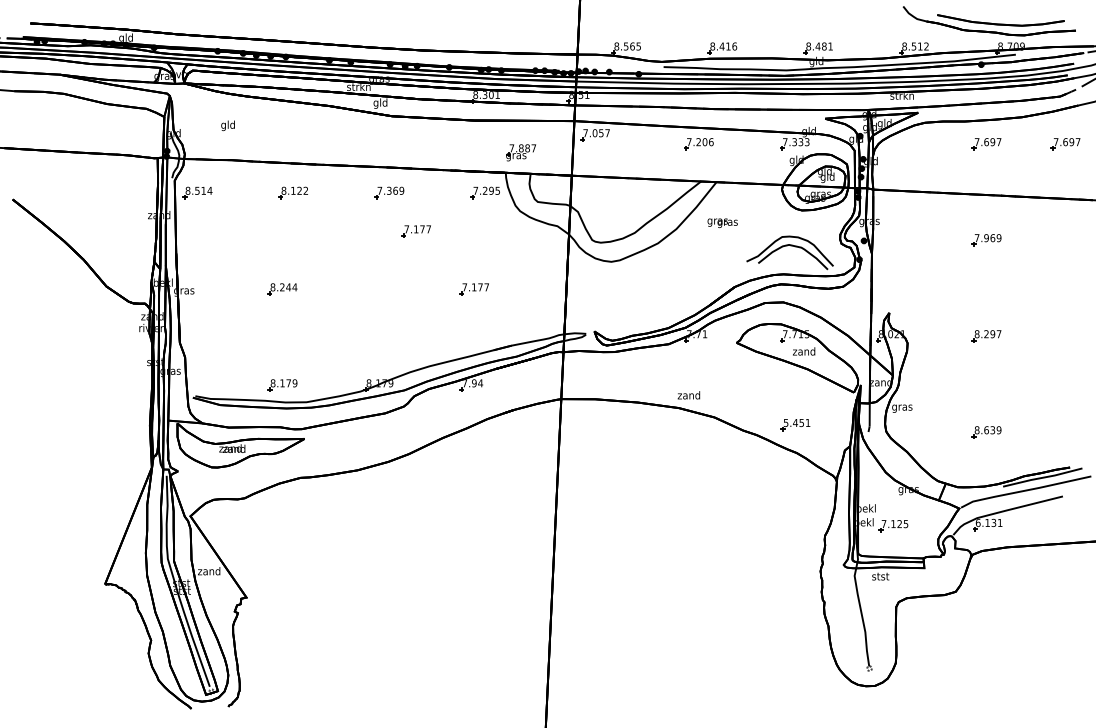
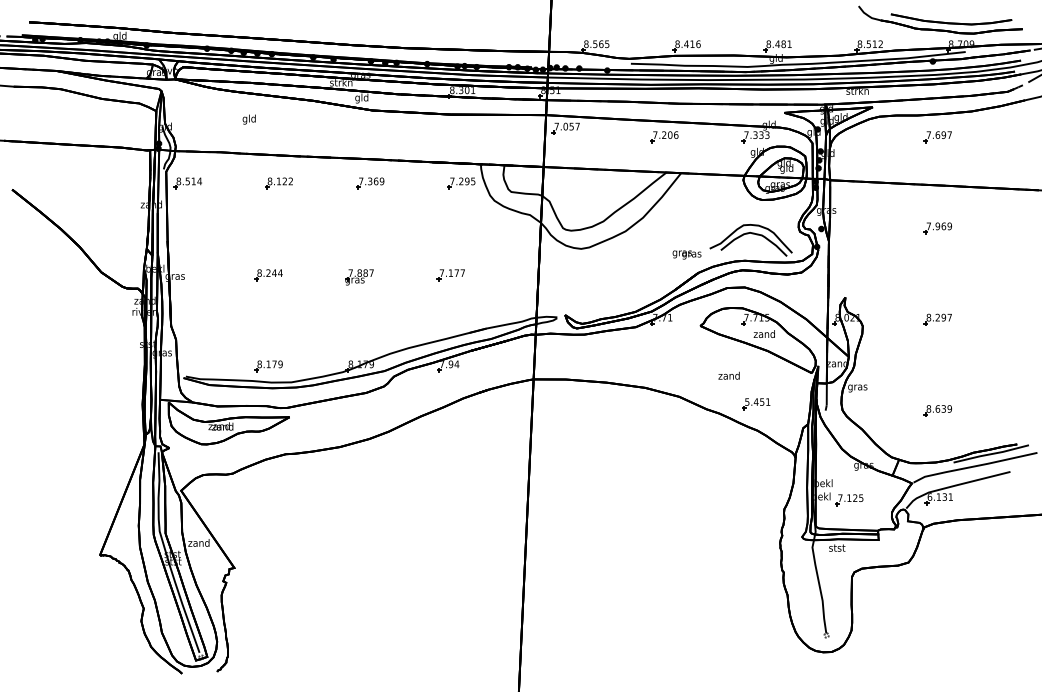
text: (227, 125) -> (248, 119), moved
part: (1065, 144) -> (1012, 137), removed
part: (521, 152) -> (359, 277), moved
text: (722, 222) -> (686, 254), moved
part: (415, 231) -> (395, 220), removed
text: (688, 395) -> (728, 375), moved

